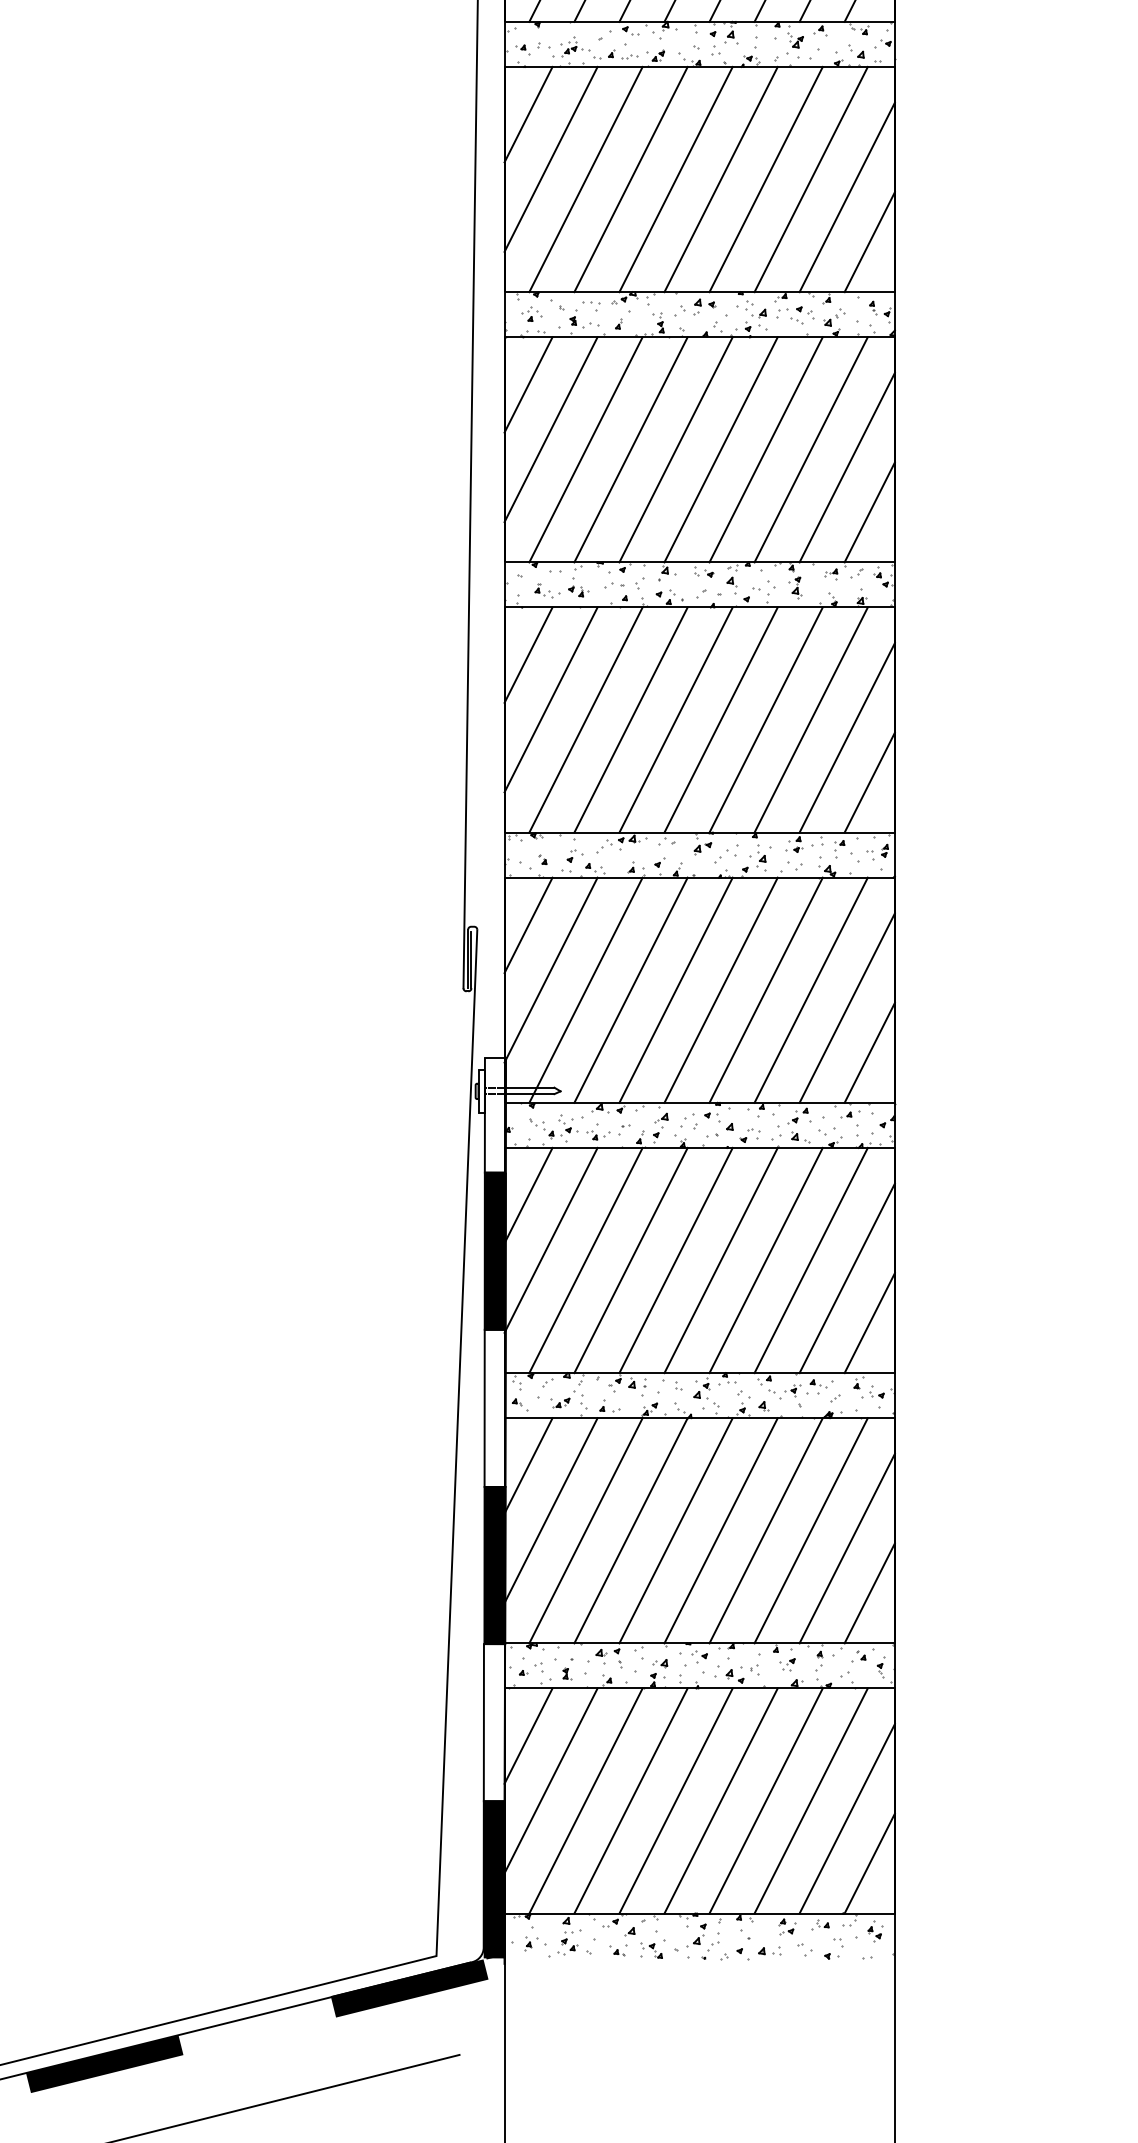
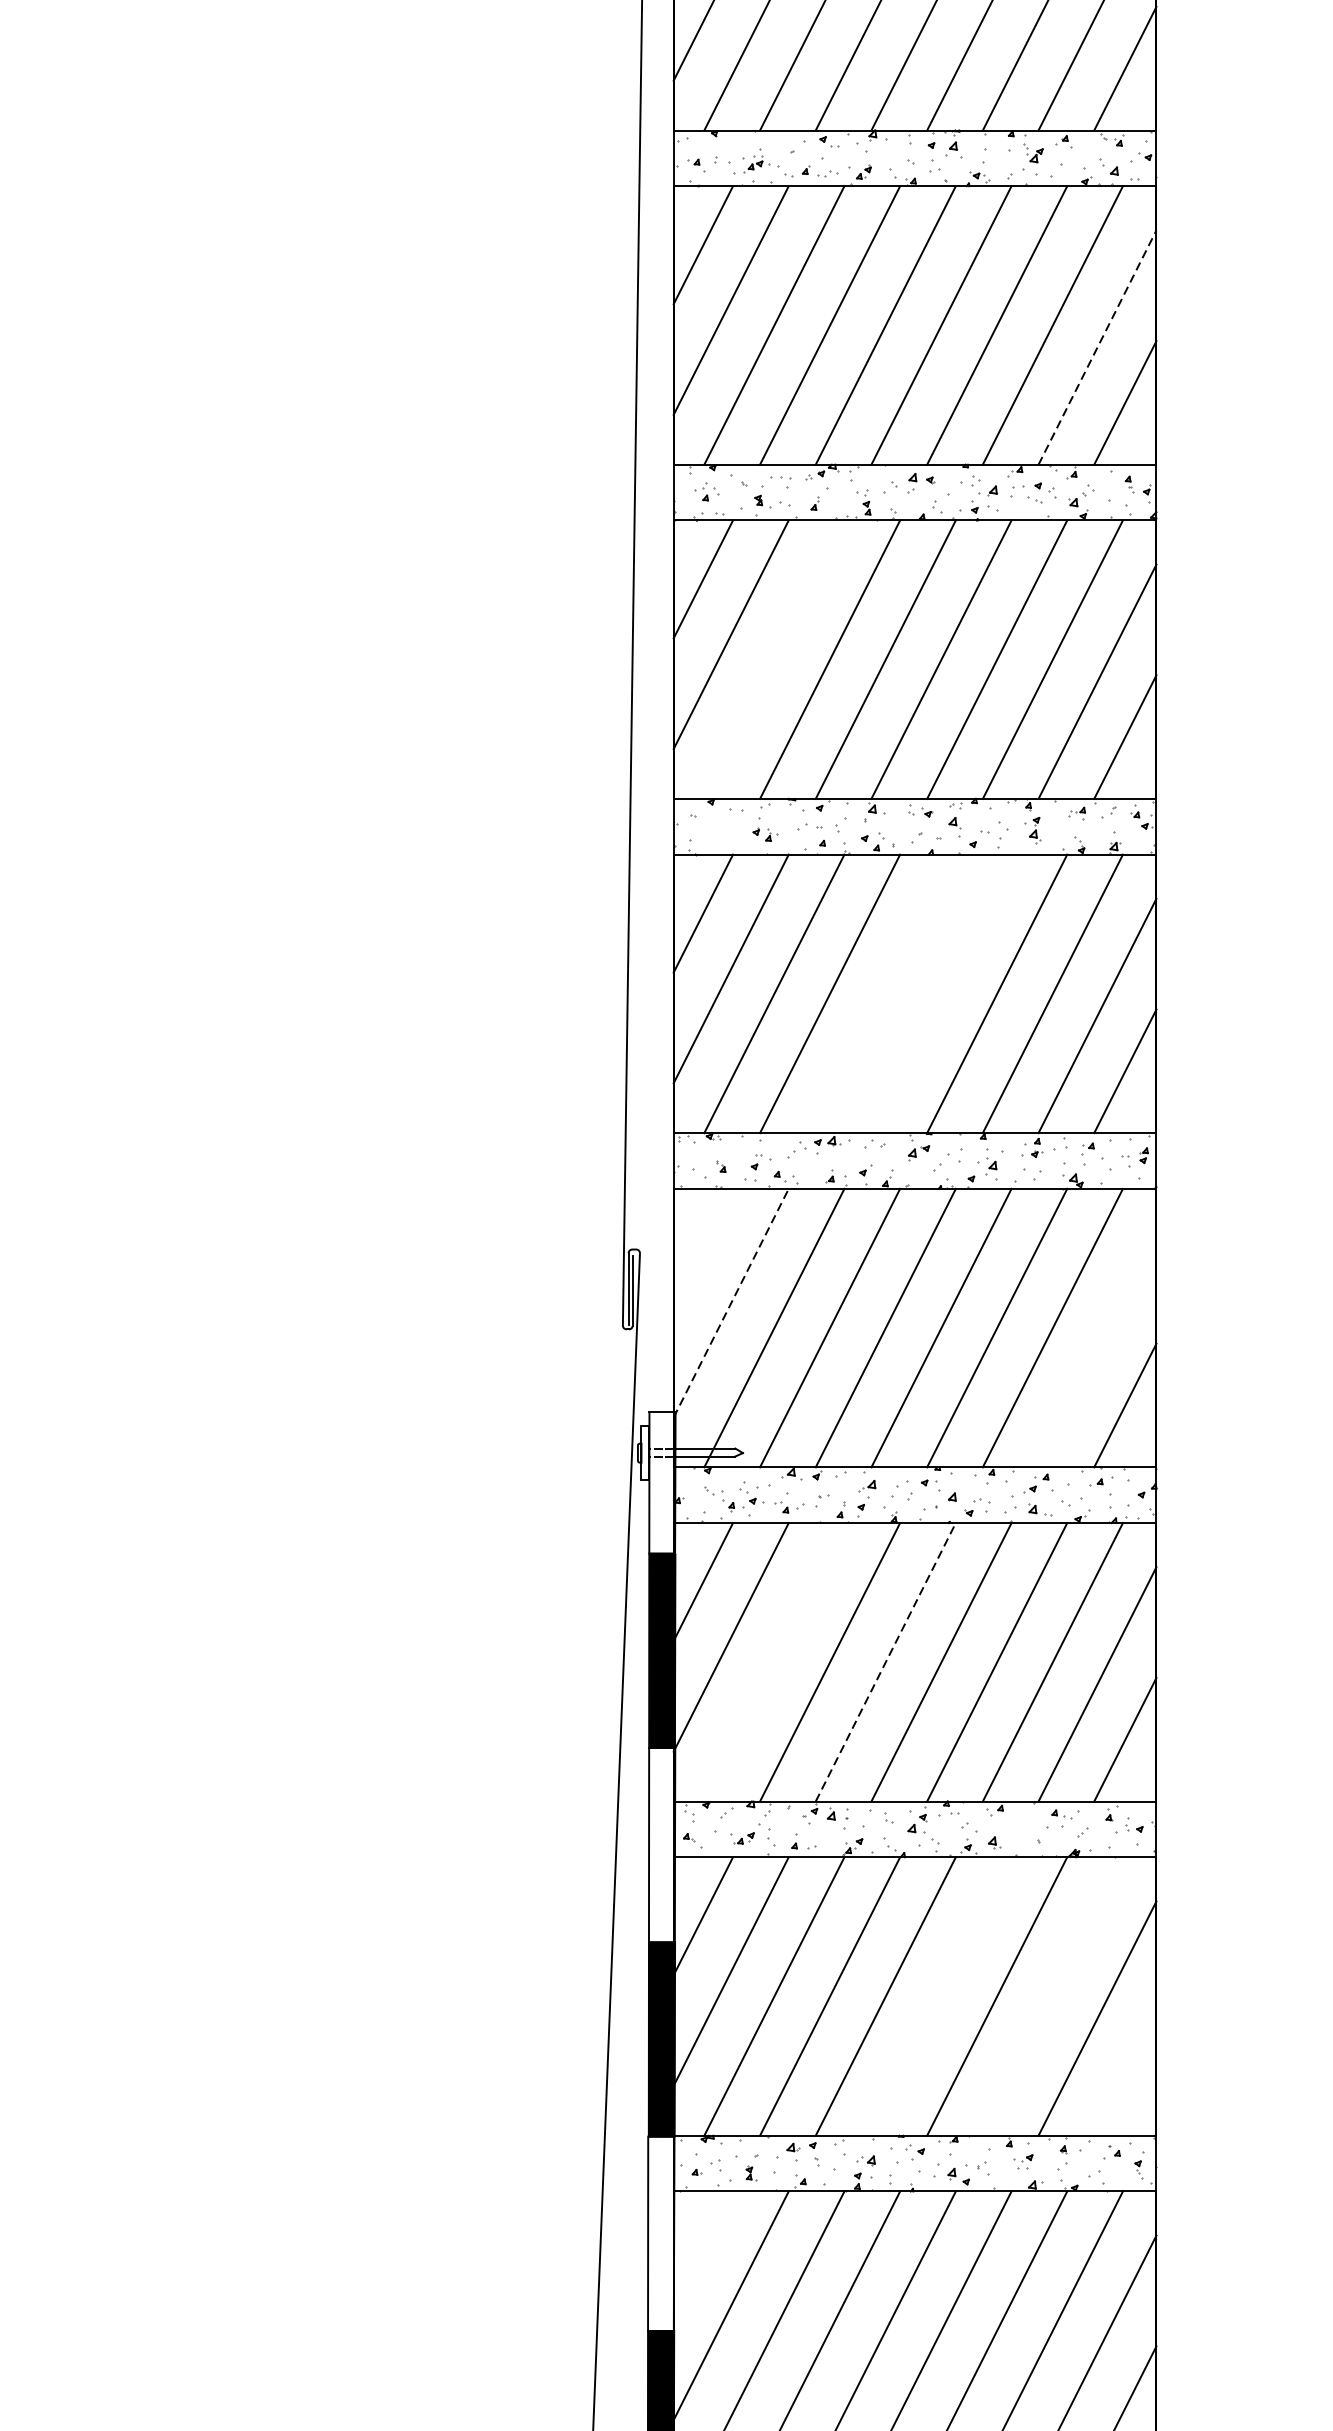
line: (847, 196) -> (1097, 346), solid -> dashed
line: (585, 449) -> (773, 659), removed
part: (547, 590) -> (726, 833), removed
line: (675, 719) -> (885, 993), removed
line: (720, 719) -> (940, 993), removed
line: (528, 925) -> (703, 1247), removed
line: (551, 969) -> (731, 1302), solid -> dashed
line: (846, 1007) -> (1096, 1349), removed
line: (585, 1260) -> (773, 1662), removed
line: (676, 1260) -> (886, 1662), solid -> dashed
part: (784, 1391) -> (1019, 1824), removed
line: (720, 1530) -> (940, 1996), removed
line: (810, 1530) -> (1052, 1996), removed
line: (869, 1593) -> (1125, 2074), removed
line: (528, 1735) -> (703, 2249), removed

